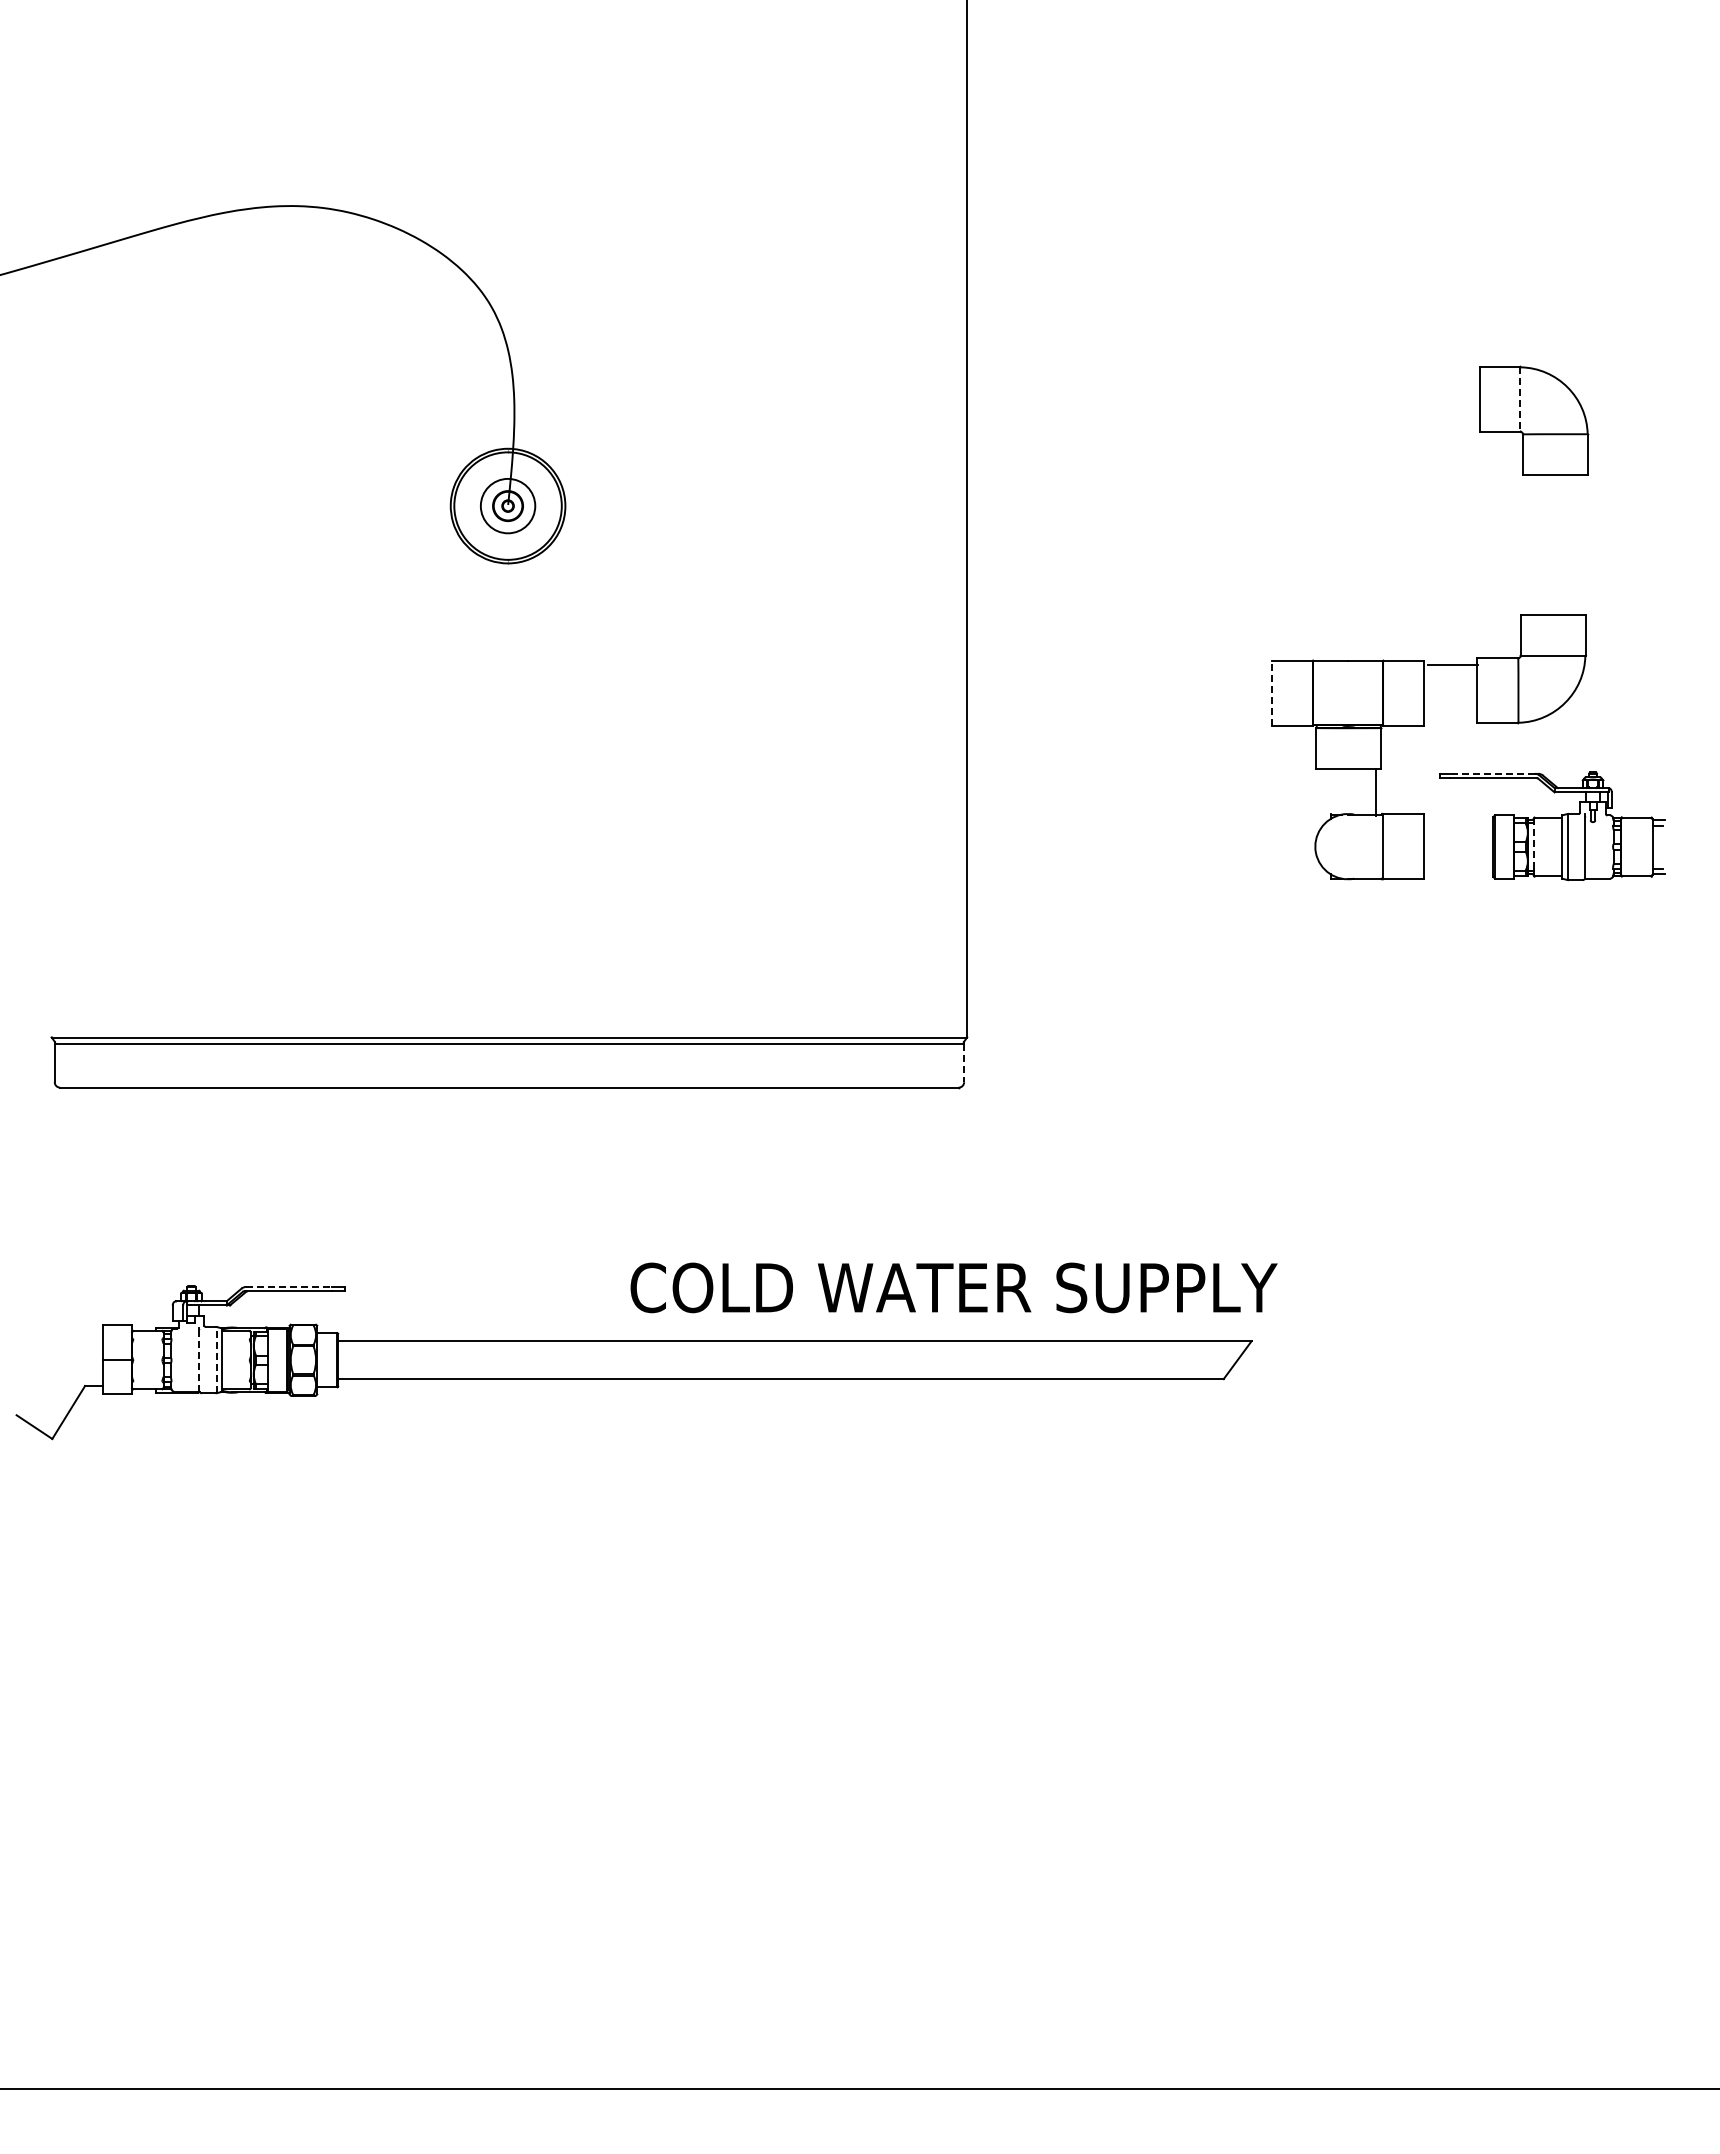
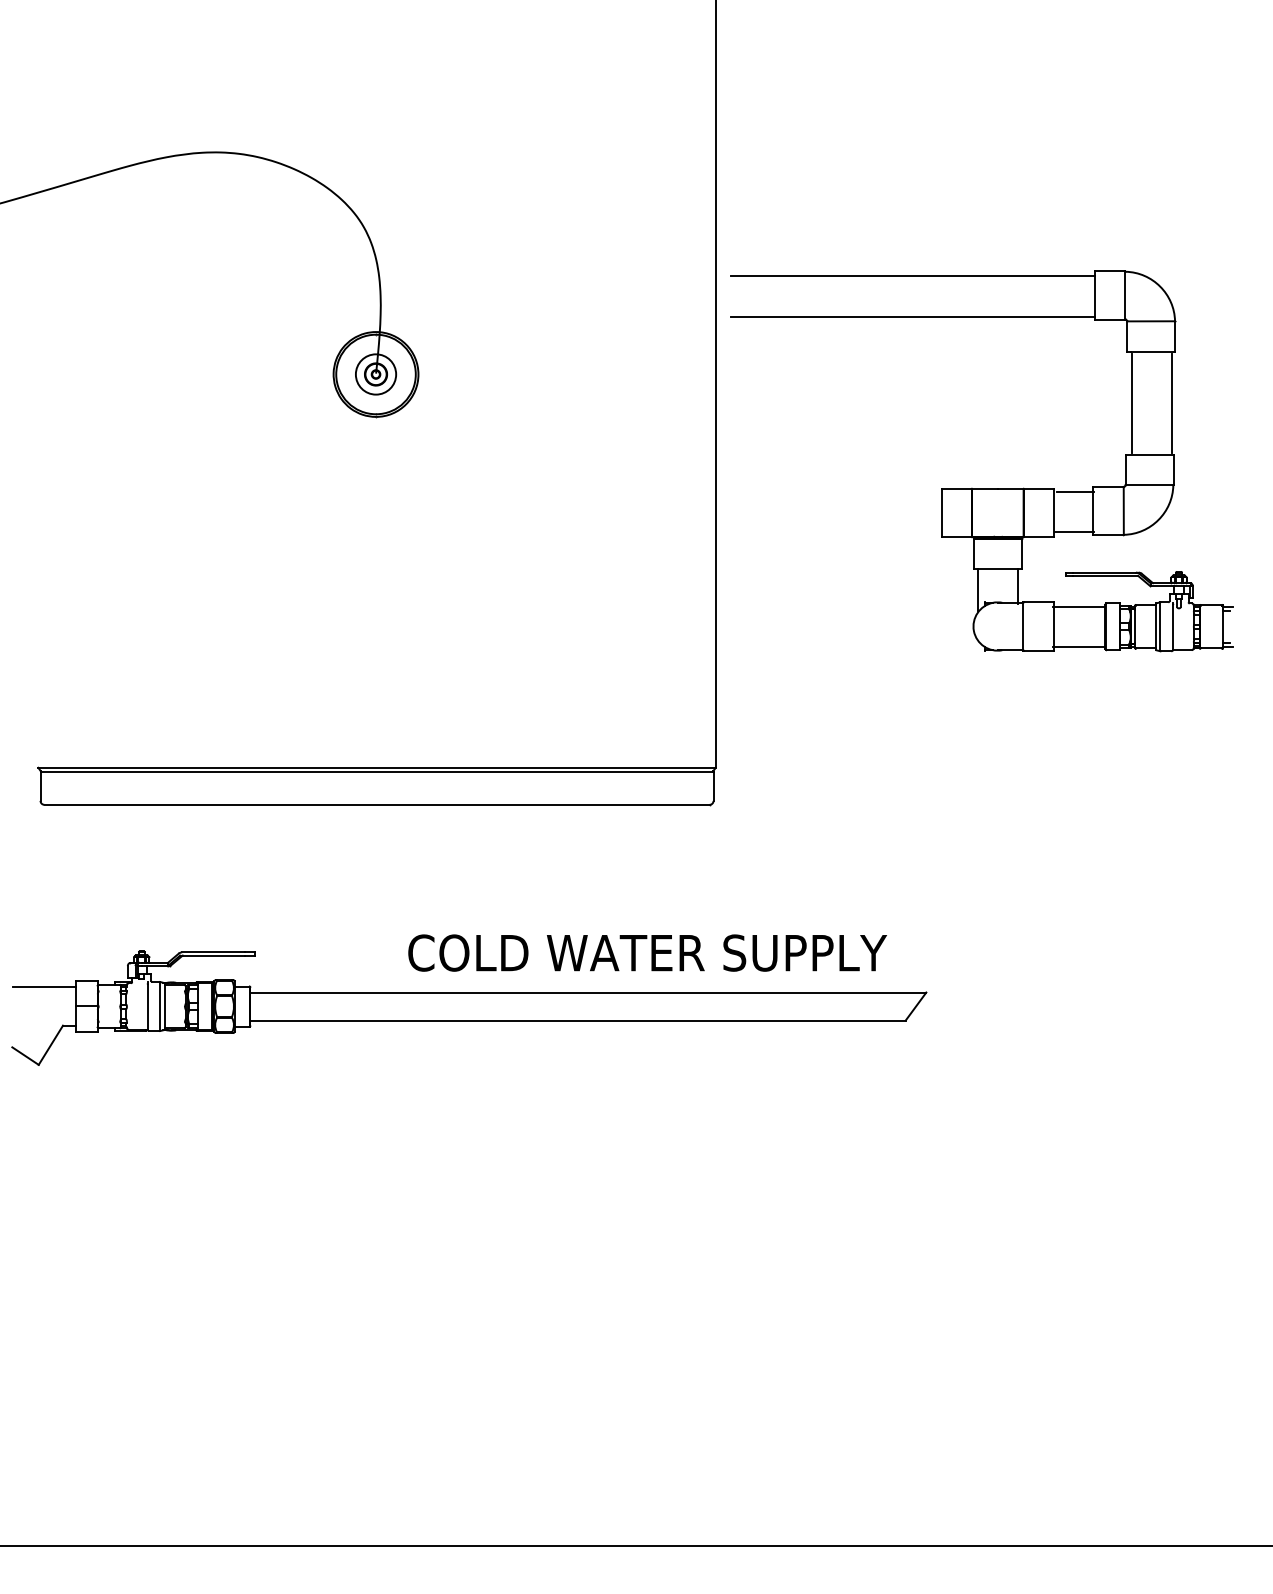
line: (1233, 373) -> (912, 276), added
line: (1520, 399) -> (1125, 295), dashed -> solid
line: (1233, 428) -> (912, 317), added
line: (1528, 544) -> (1131, 402), added
line: (1583, 544) -> (1171, 402), added
line: (1272, 693) -> (941, 513), dashed -> solid
line: (1451, 719) -> (1074, 532), added
line: (1492, 773) -> (1104, 572), dashed -> solid
line: (1321, 796) -> (978, 589), added
line: (1457, 819) -> (1078, 606), added
line: (1533, 846) -> (1134, 626), dashed -> solid
line: (1457, 874) -> (1078, 647), added
line: (964, 1063) -> (713, 787), dashed -> solid
line: (288, 1286) -> (213, 952), dashed -> solid
text: (953, 1287) -> (647, 952), moved
line: (60, 1333) -> (44, 986), added
line: (216, 1359) -> (160, 1006), dashed -> solid
line: (199, 1360) -> (147, 1006), dashed -> solid

